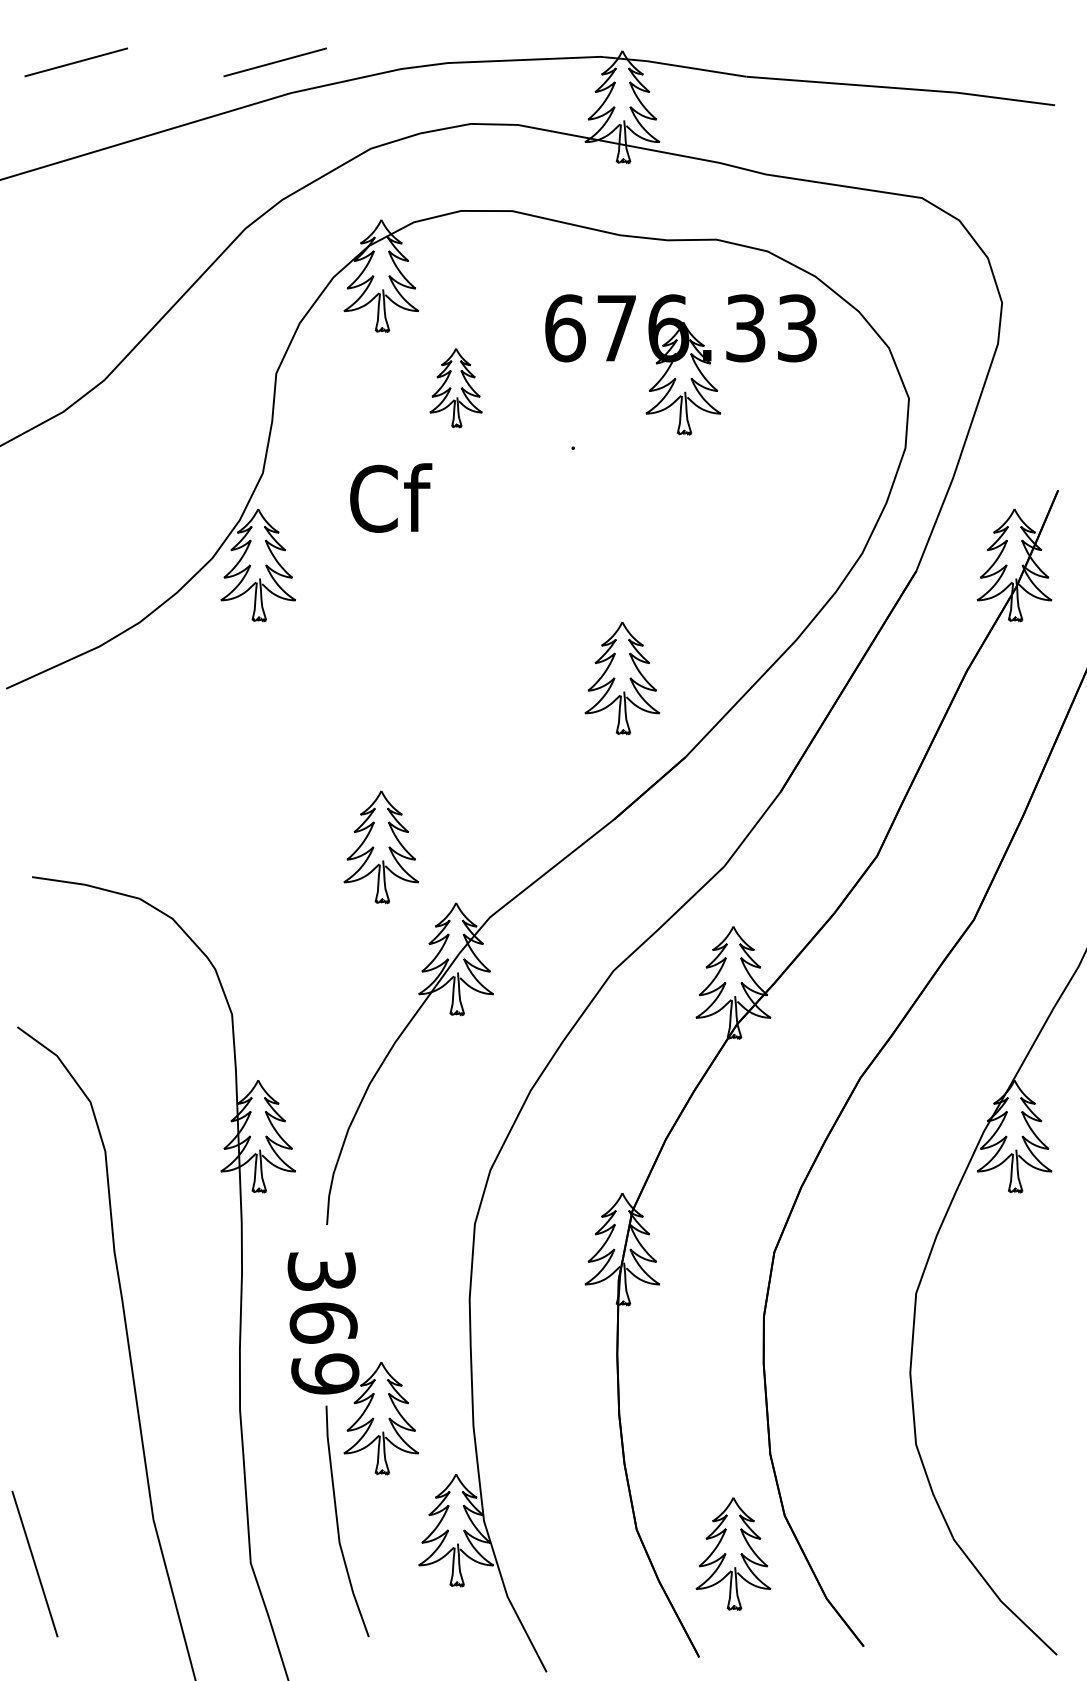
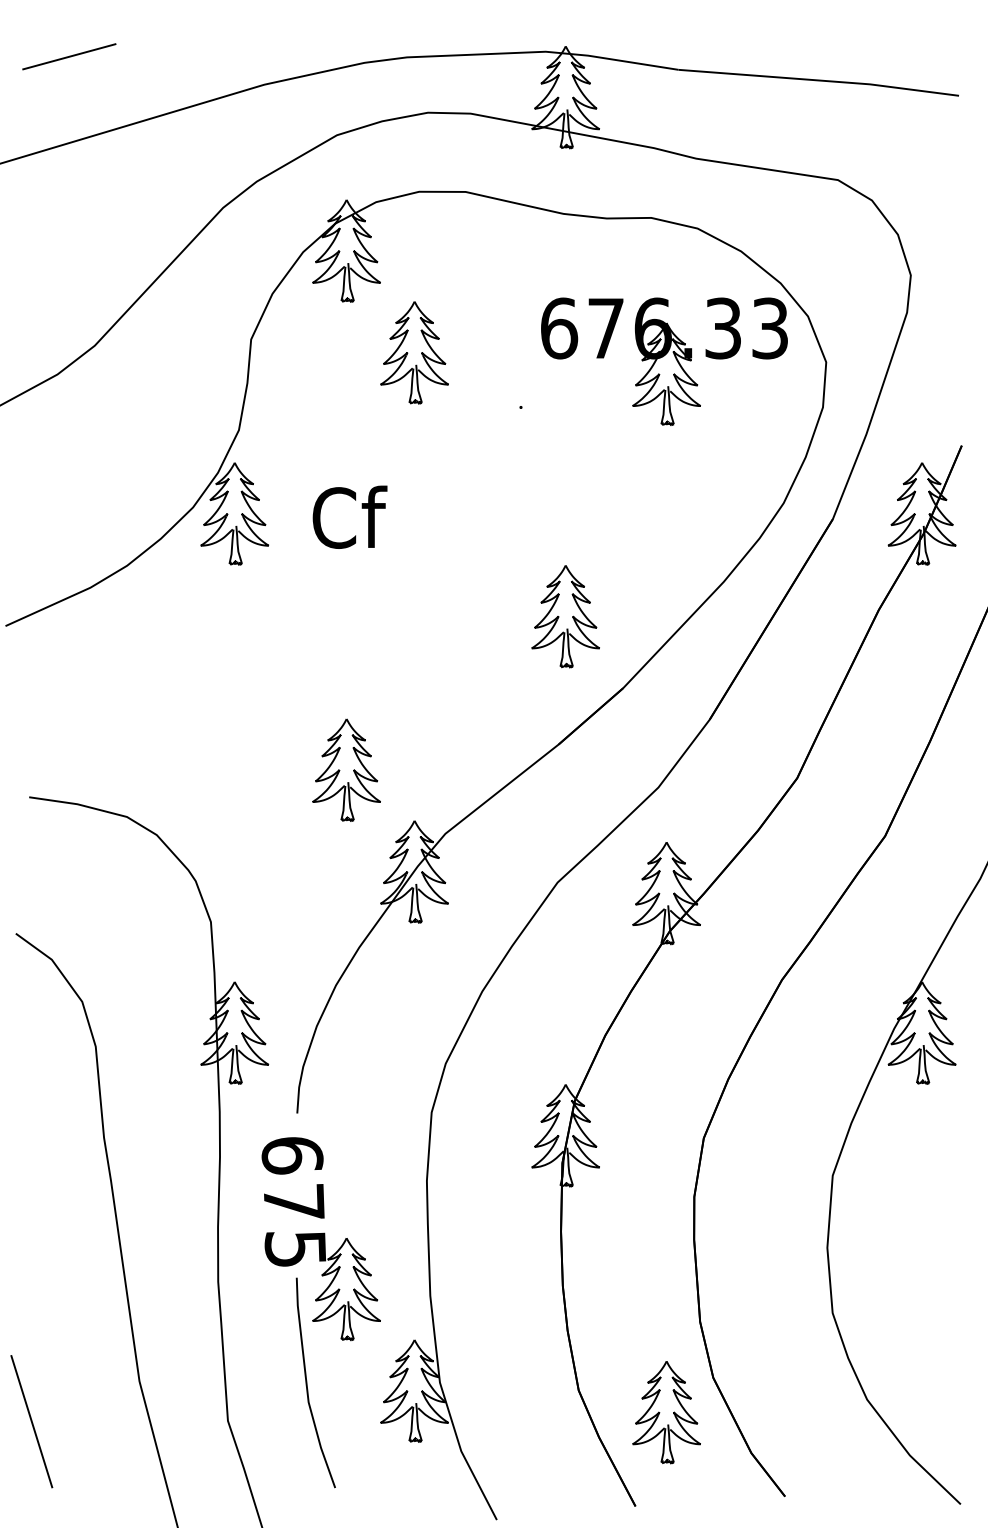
line: (274, 62) -> (249, 56), removed
part: (680, 364) -> (663, 361), moved
part: (455, 387) -> (414, 352), size x1.43
text: (391, 497) -> (350, 516), moved
text: (323, 1322) -> (294, 1202), 369 -> 675

